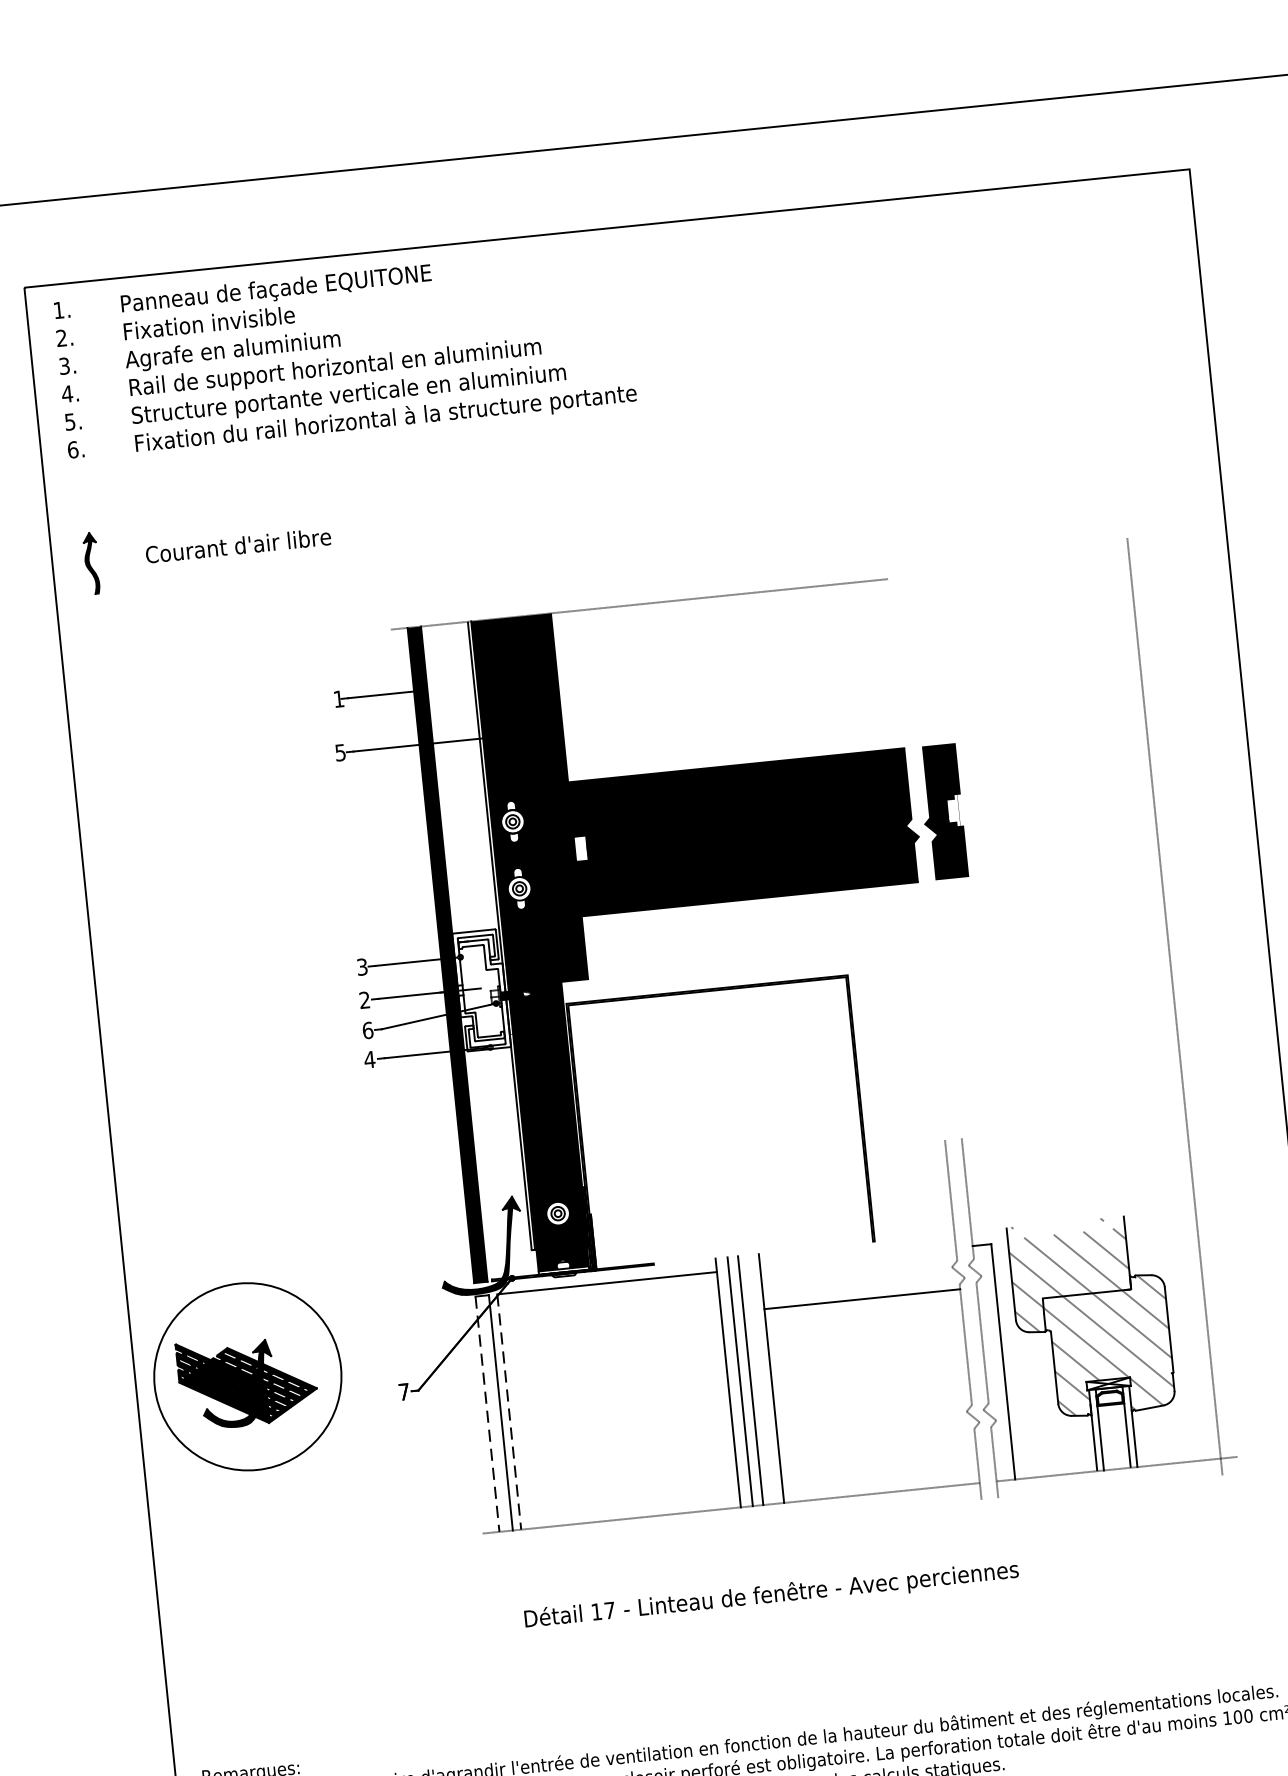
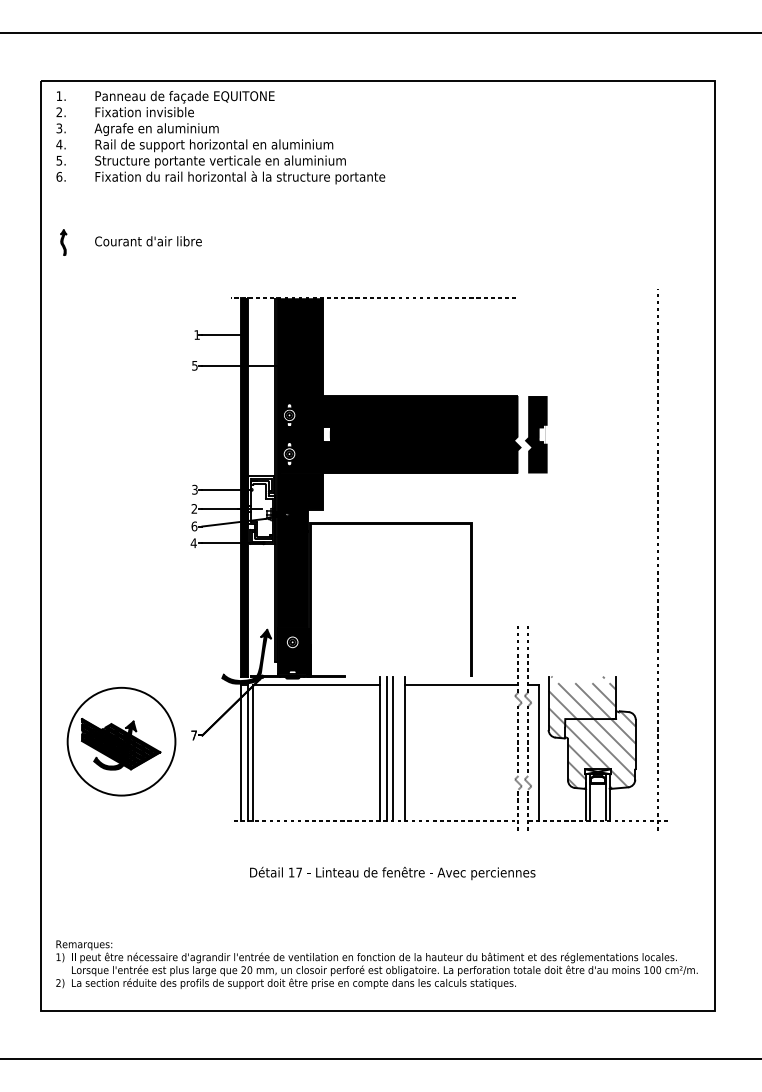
part: (91, 562) -> (63, 242), size x0.71
line: (861, 1300) -> (461, 685), moved
part: (247, 1376) -> (121, 741), moved
line: (509, 1412) -> (253, 753), dashed -> solid
line: (487, 1414) -> (240, 753), dashed -> solid

